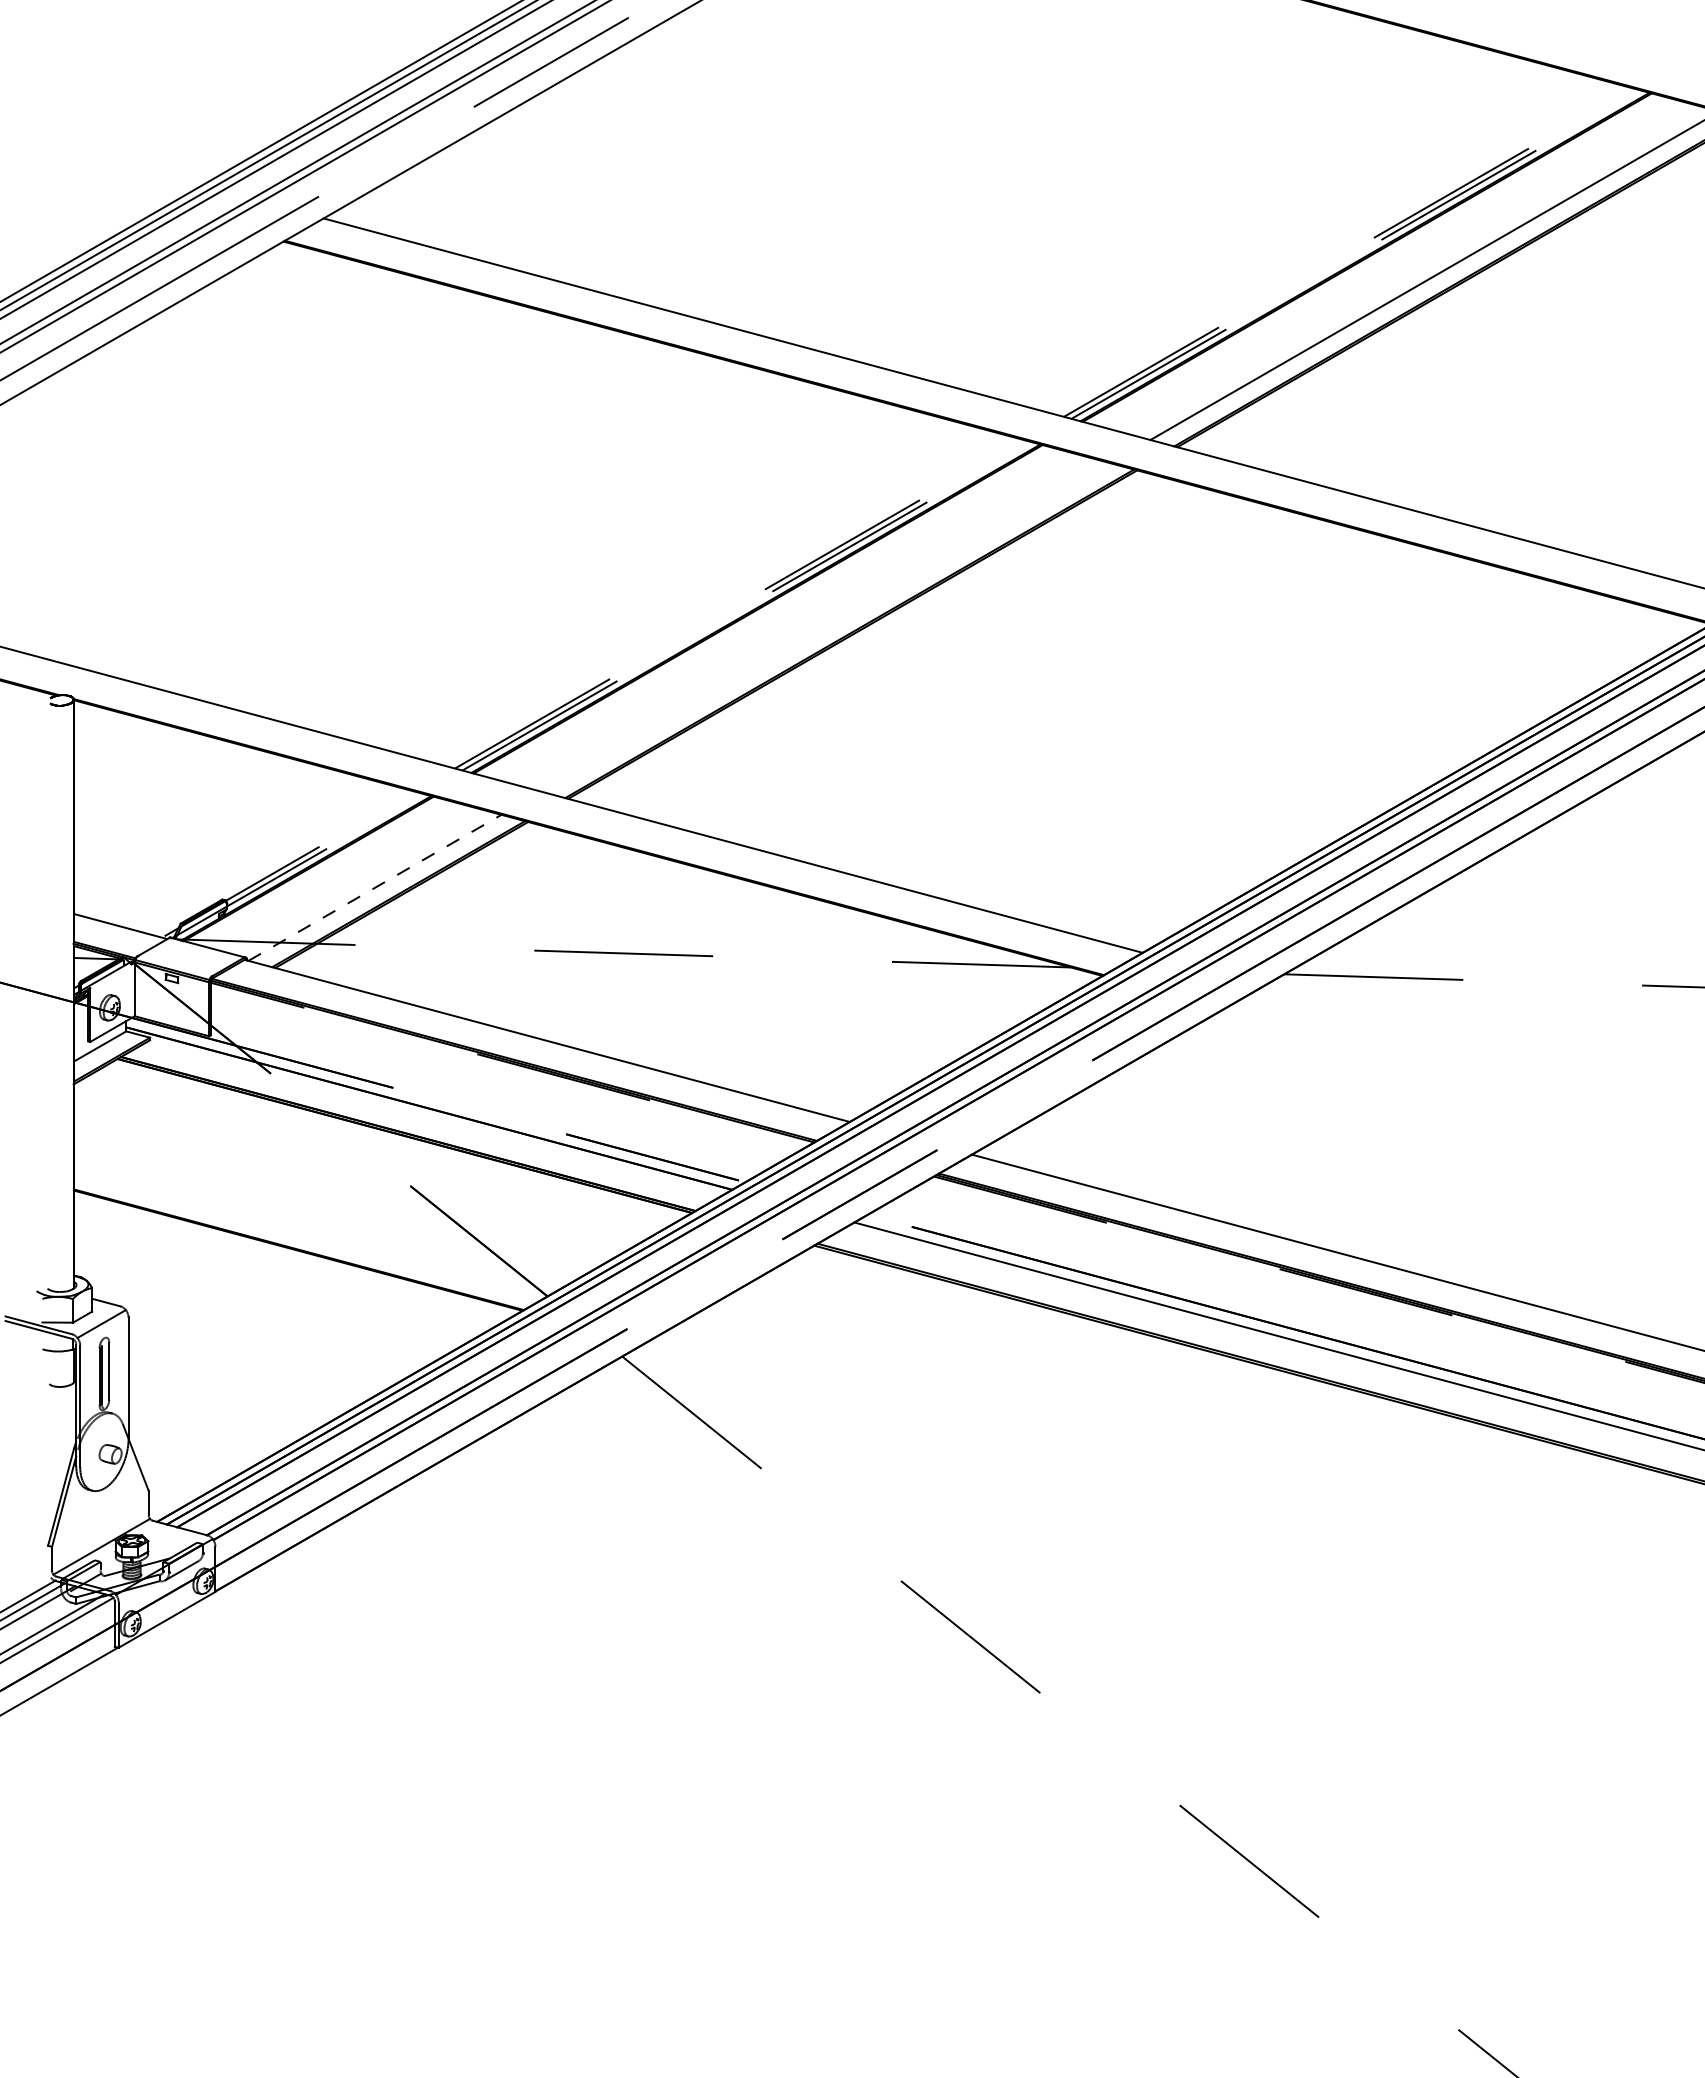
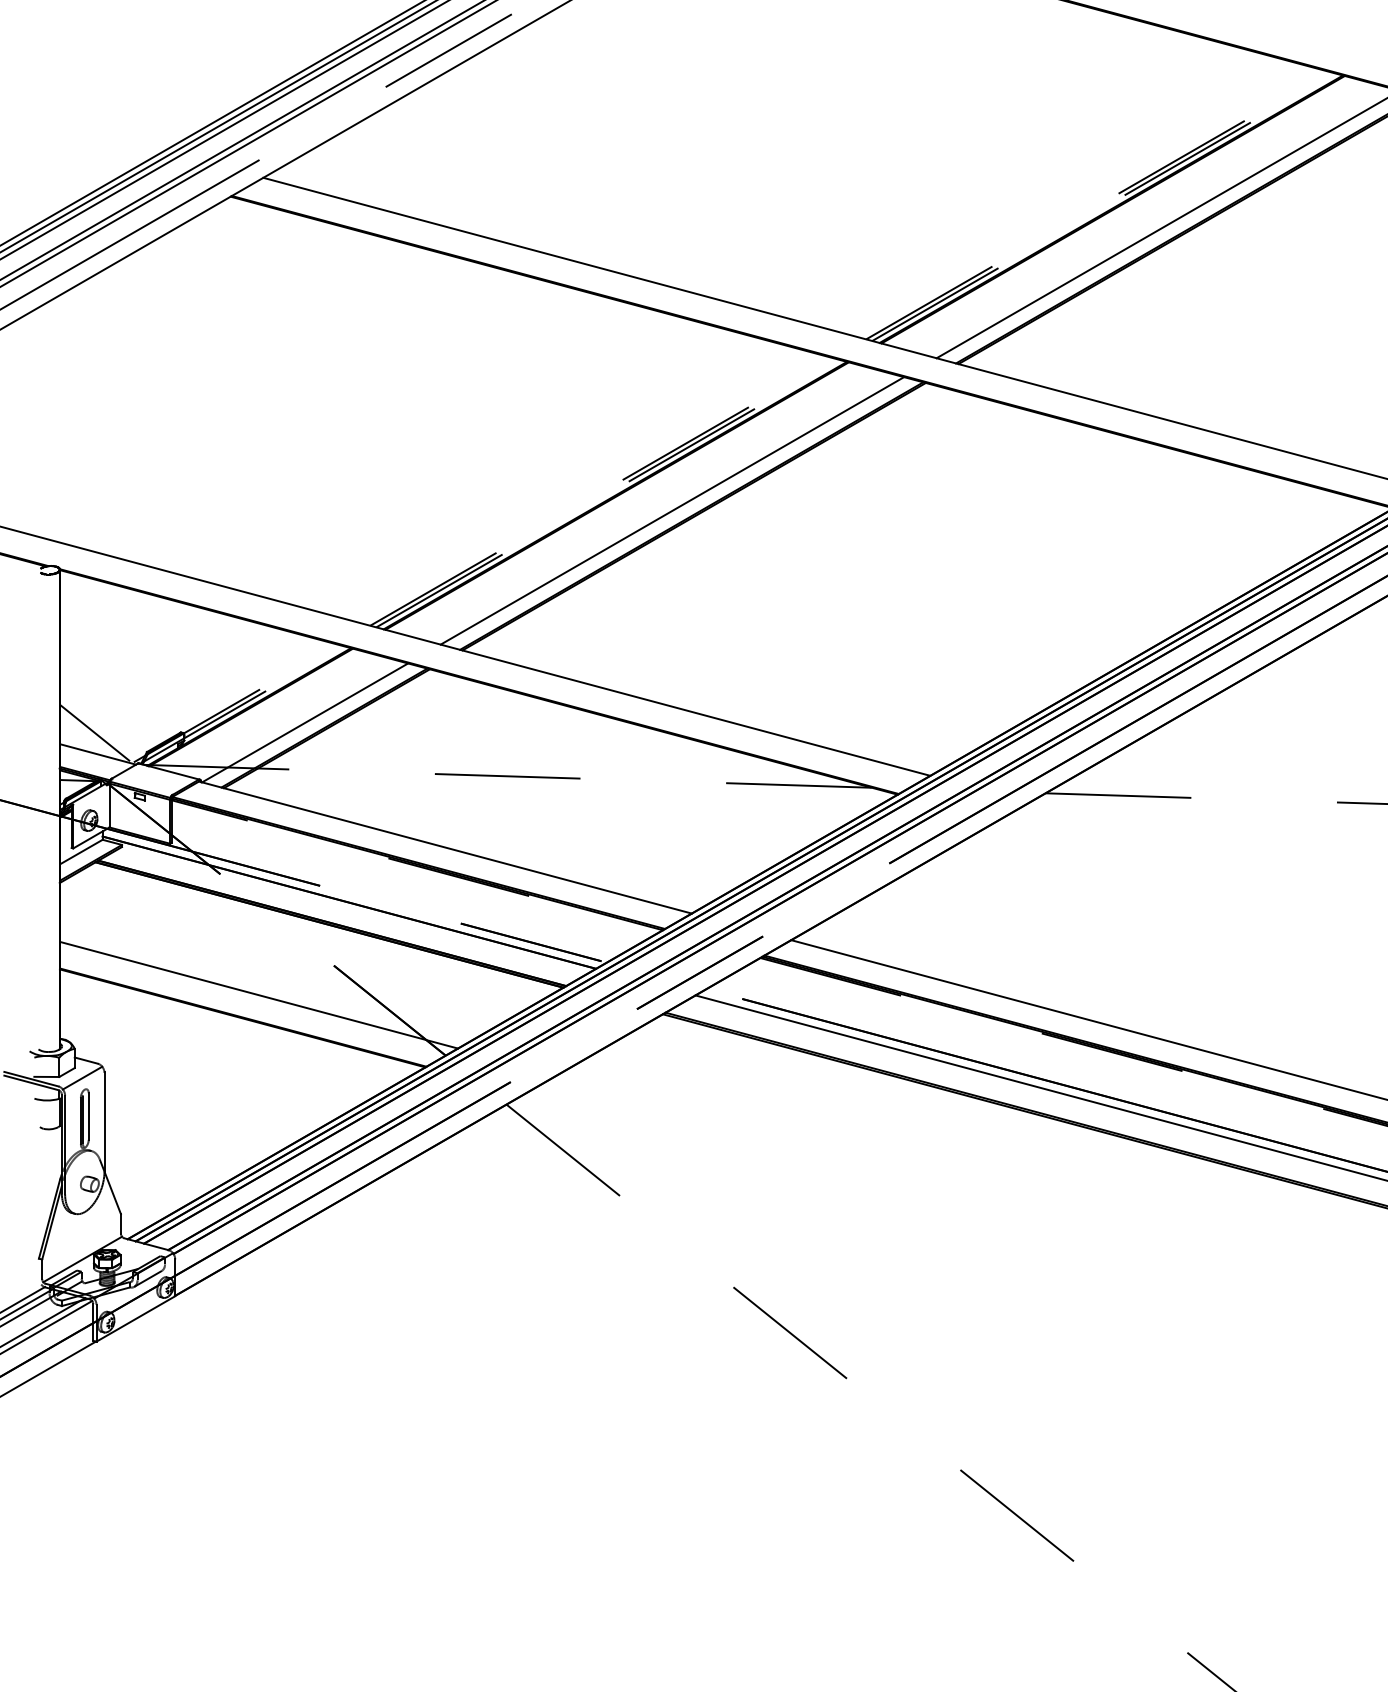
line: (825, 627) -> (672, 510), added
line: (375, 887) -> (305, 722), dashed -> solid
line: (116, 899) -> (94, 732), added
line: (318, 1221) -> (259, 994), added

